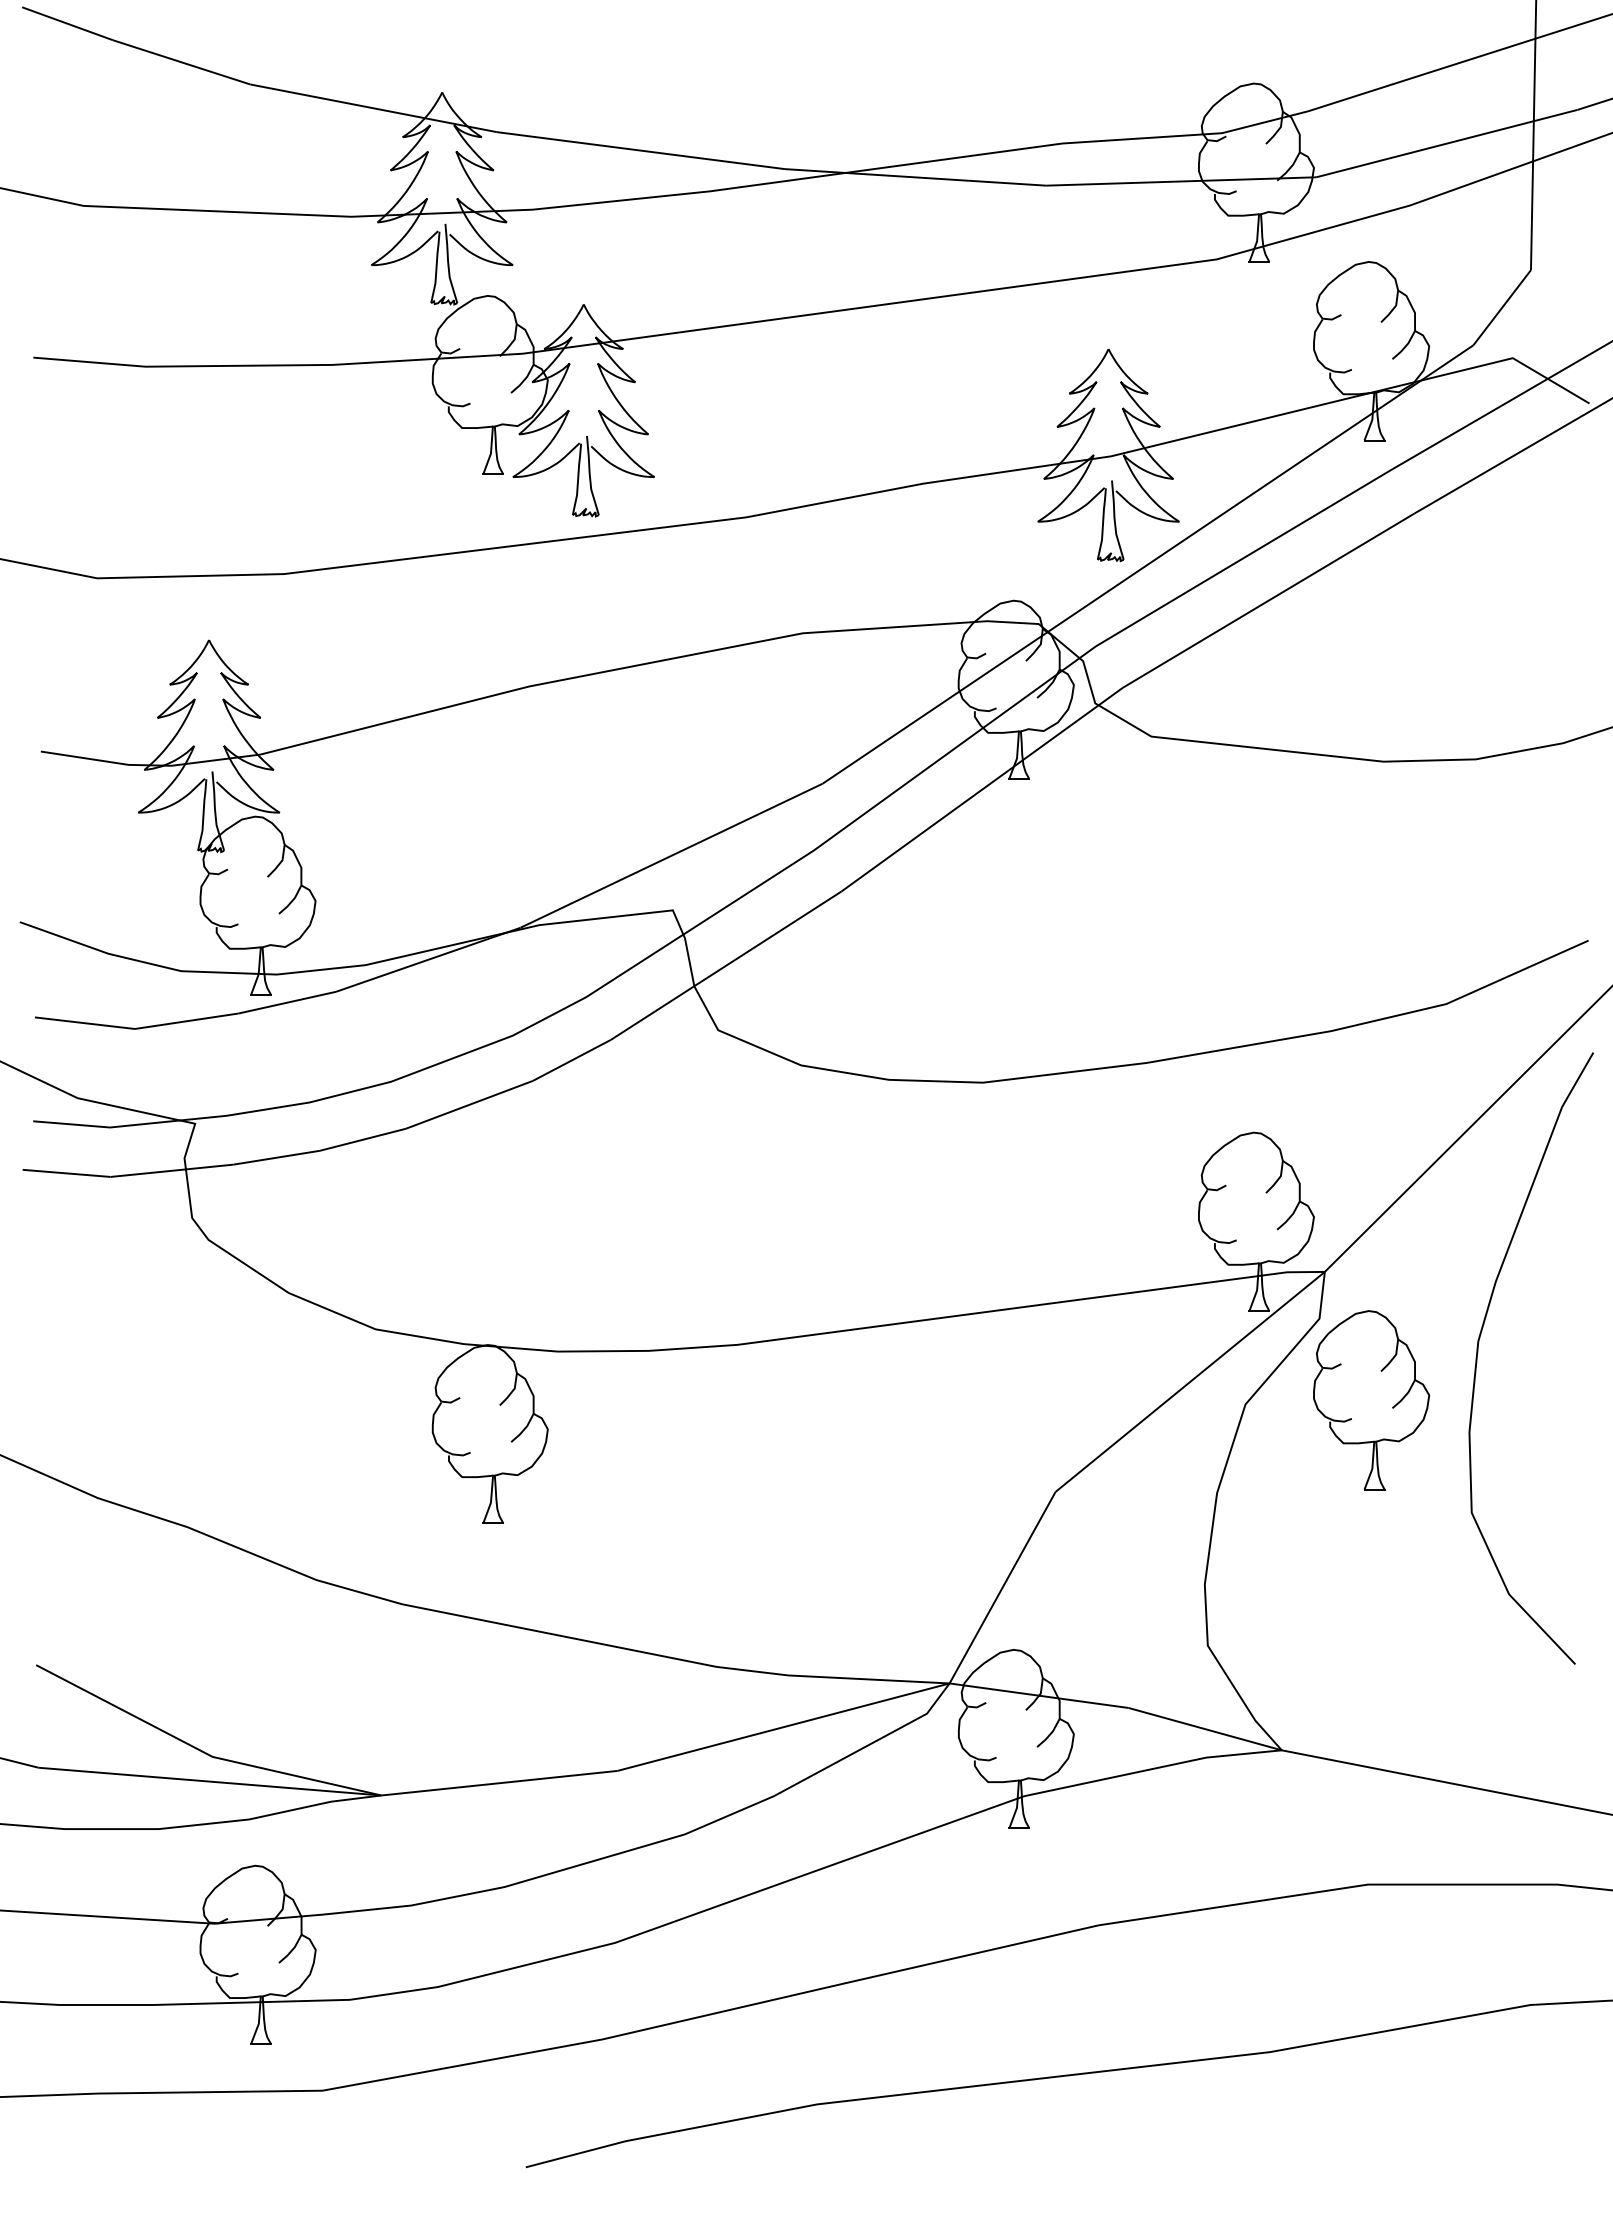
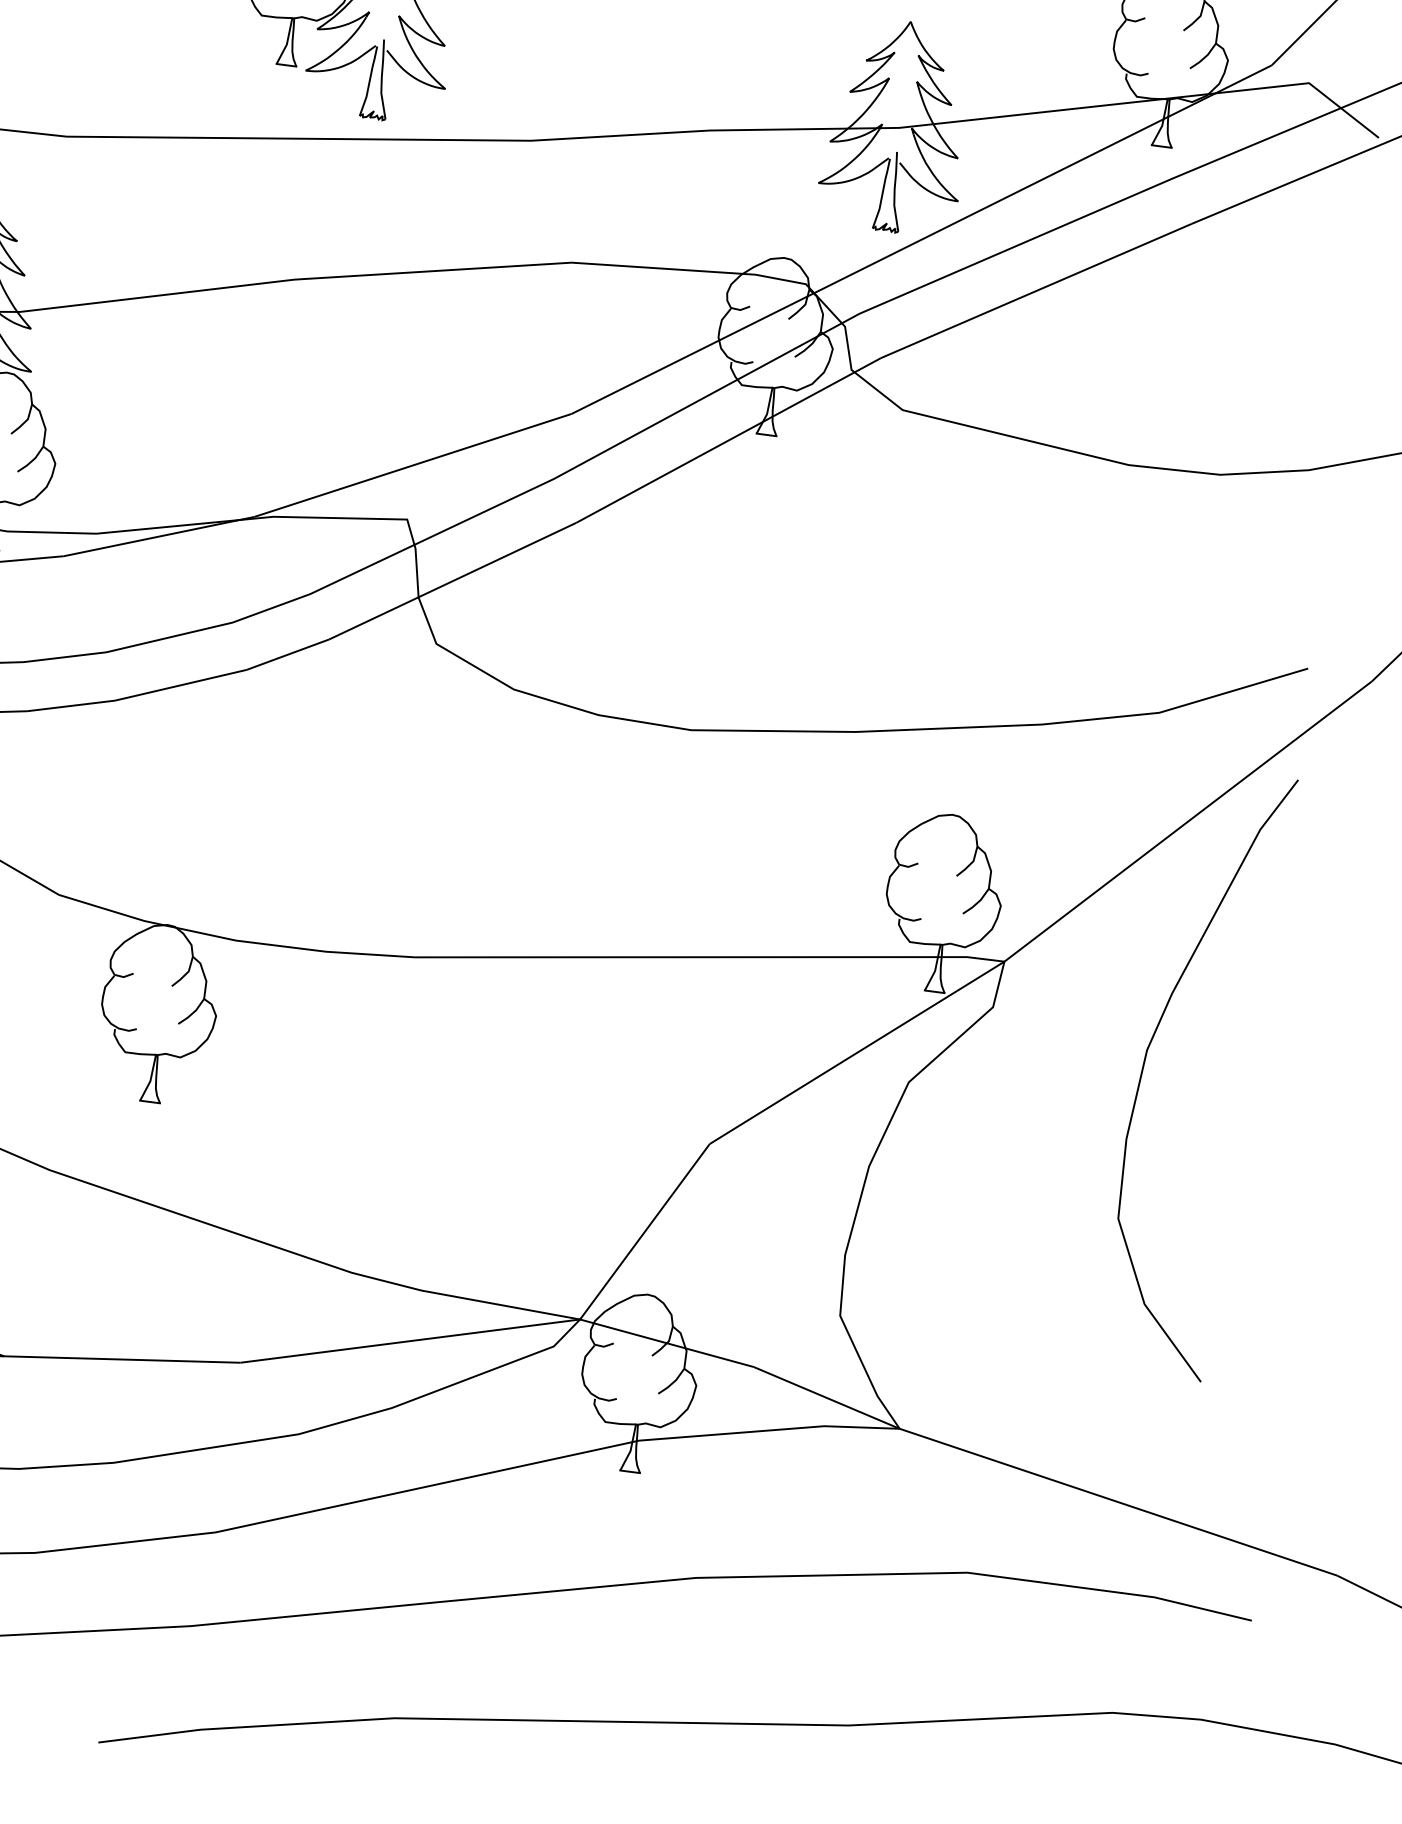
part: (1371, 1400) -> (1033, 1094), removed

